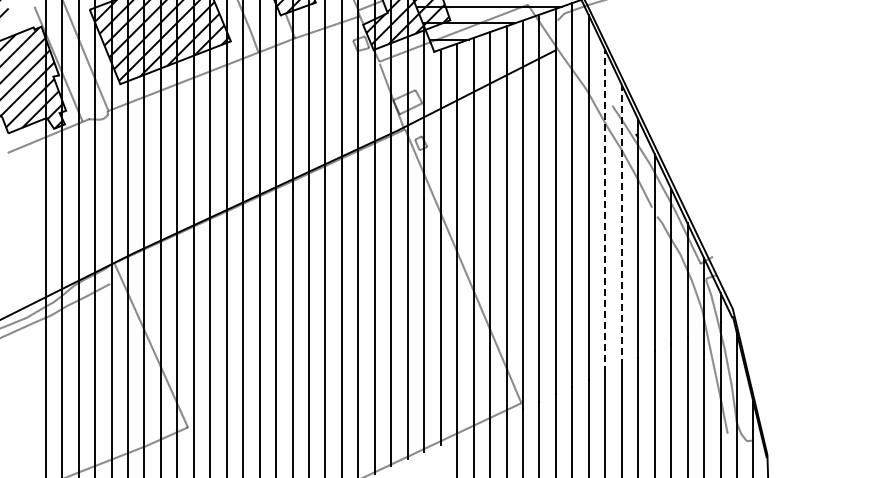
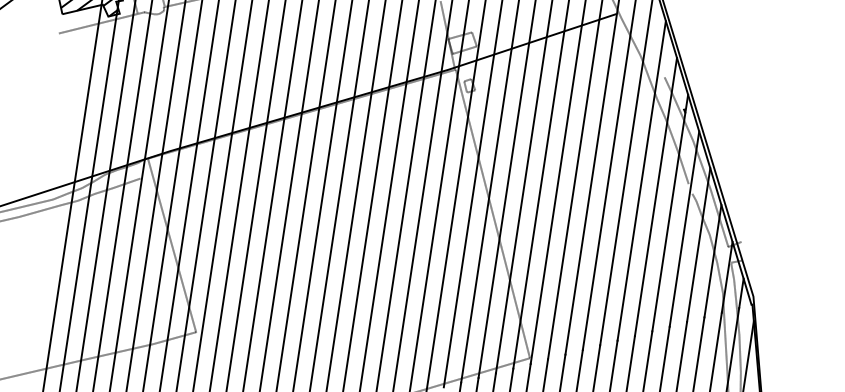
line: (605, 210) -> (642, 179), dashed -> solid
line: (621, 224) -> (655, 196), dashed -> solid

